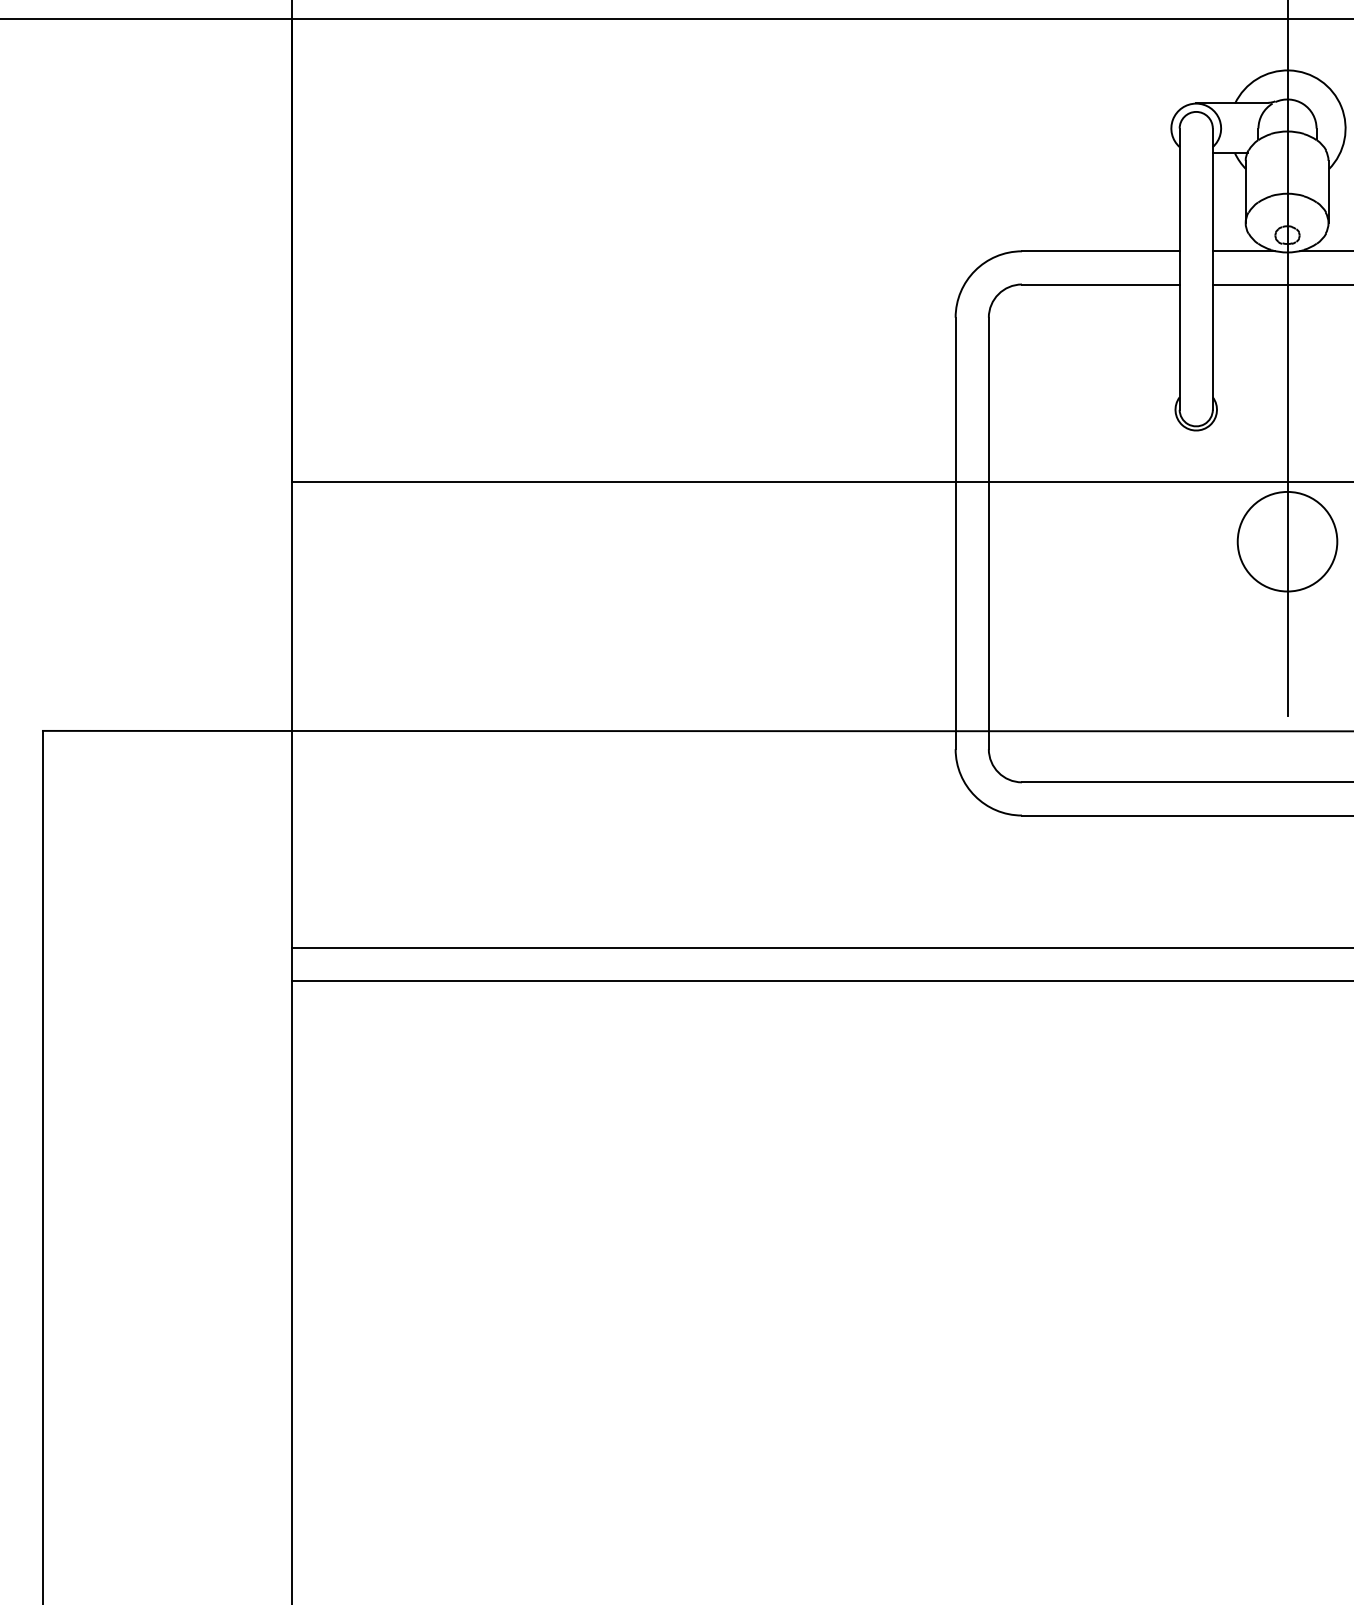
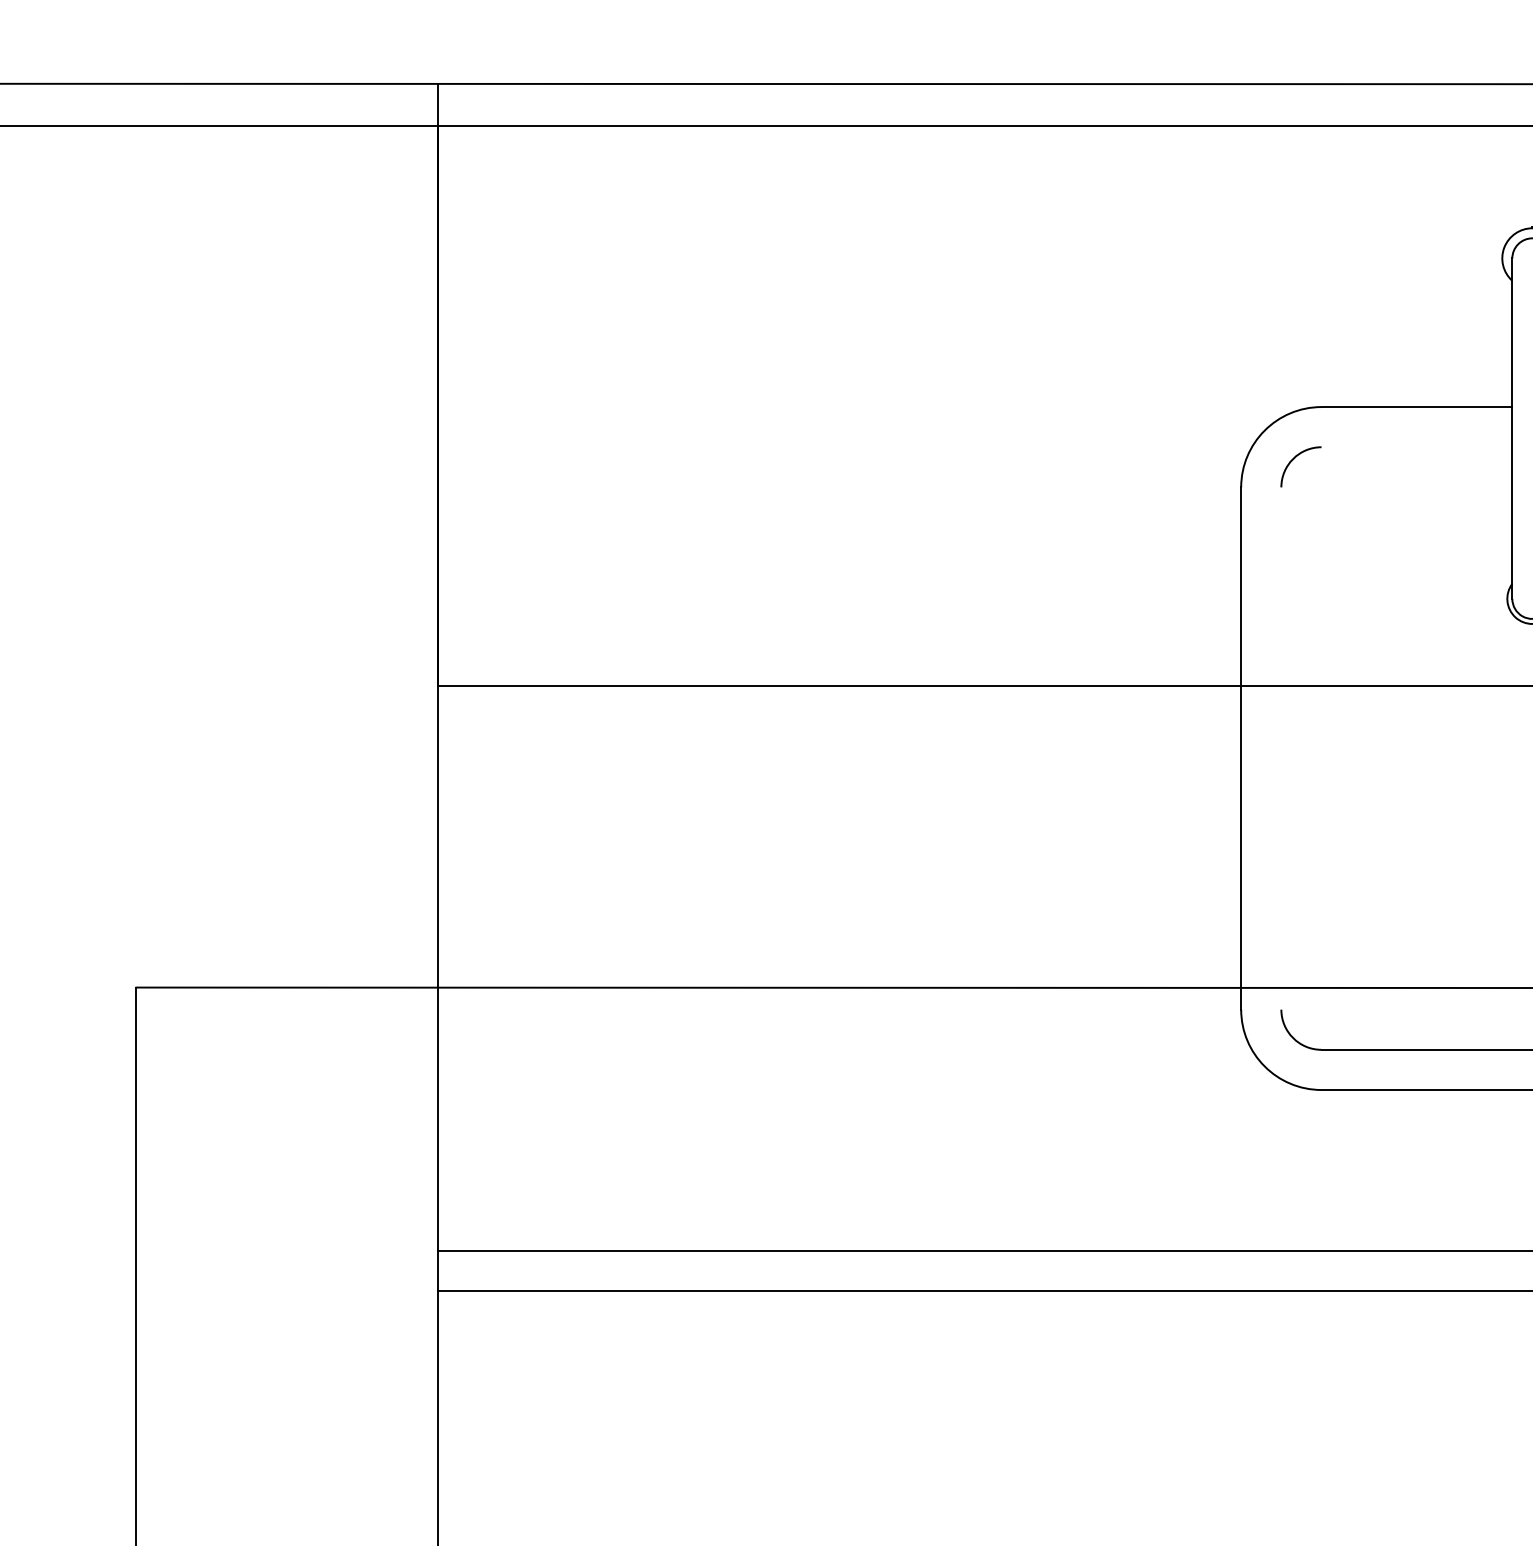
line: (1100, 284) -> (1416, 447), removed
line: (988, 533) -> (1280, 748), removed

